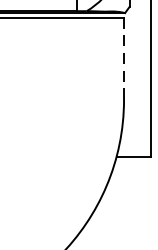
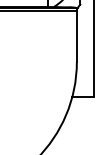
line: (123, 57) -> (76, 35), dashed -> solid

